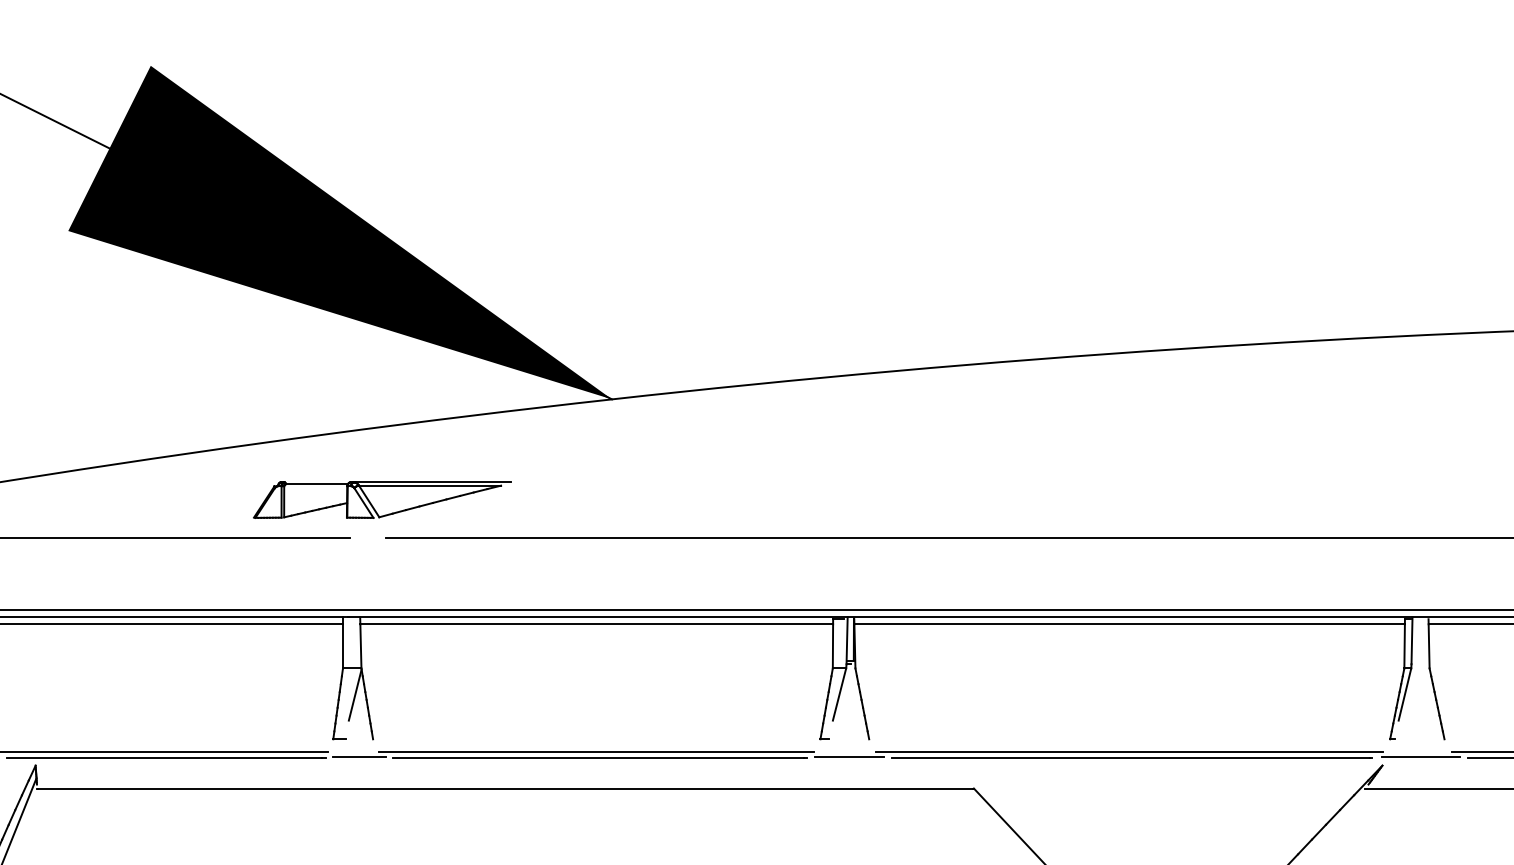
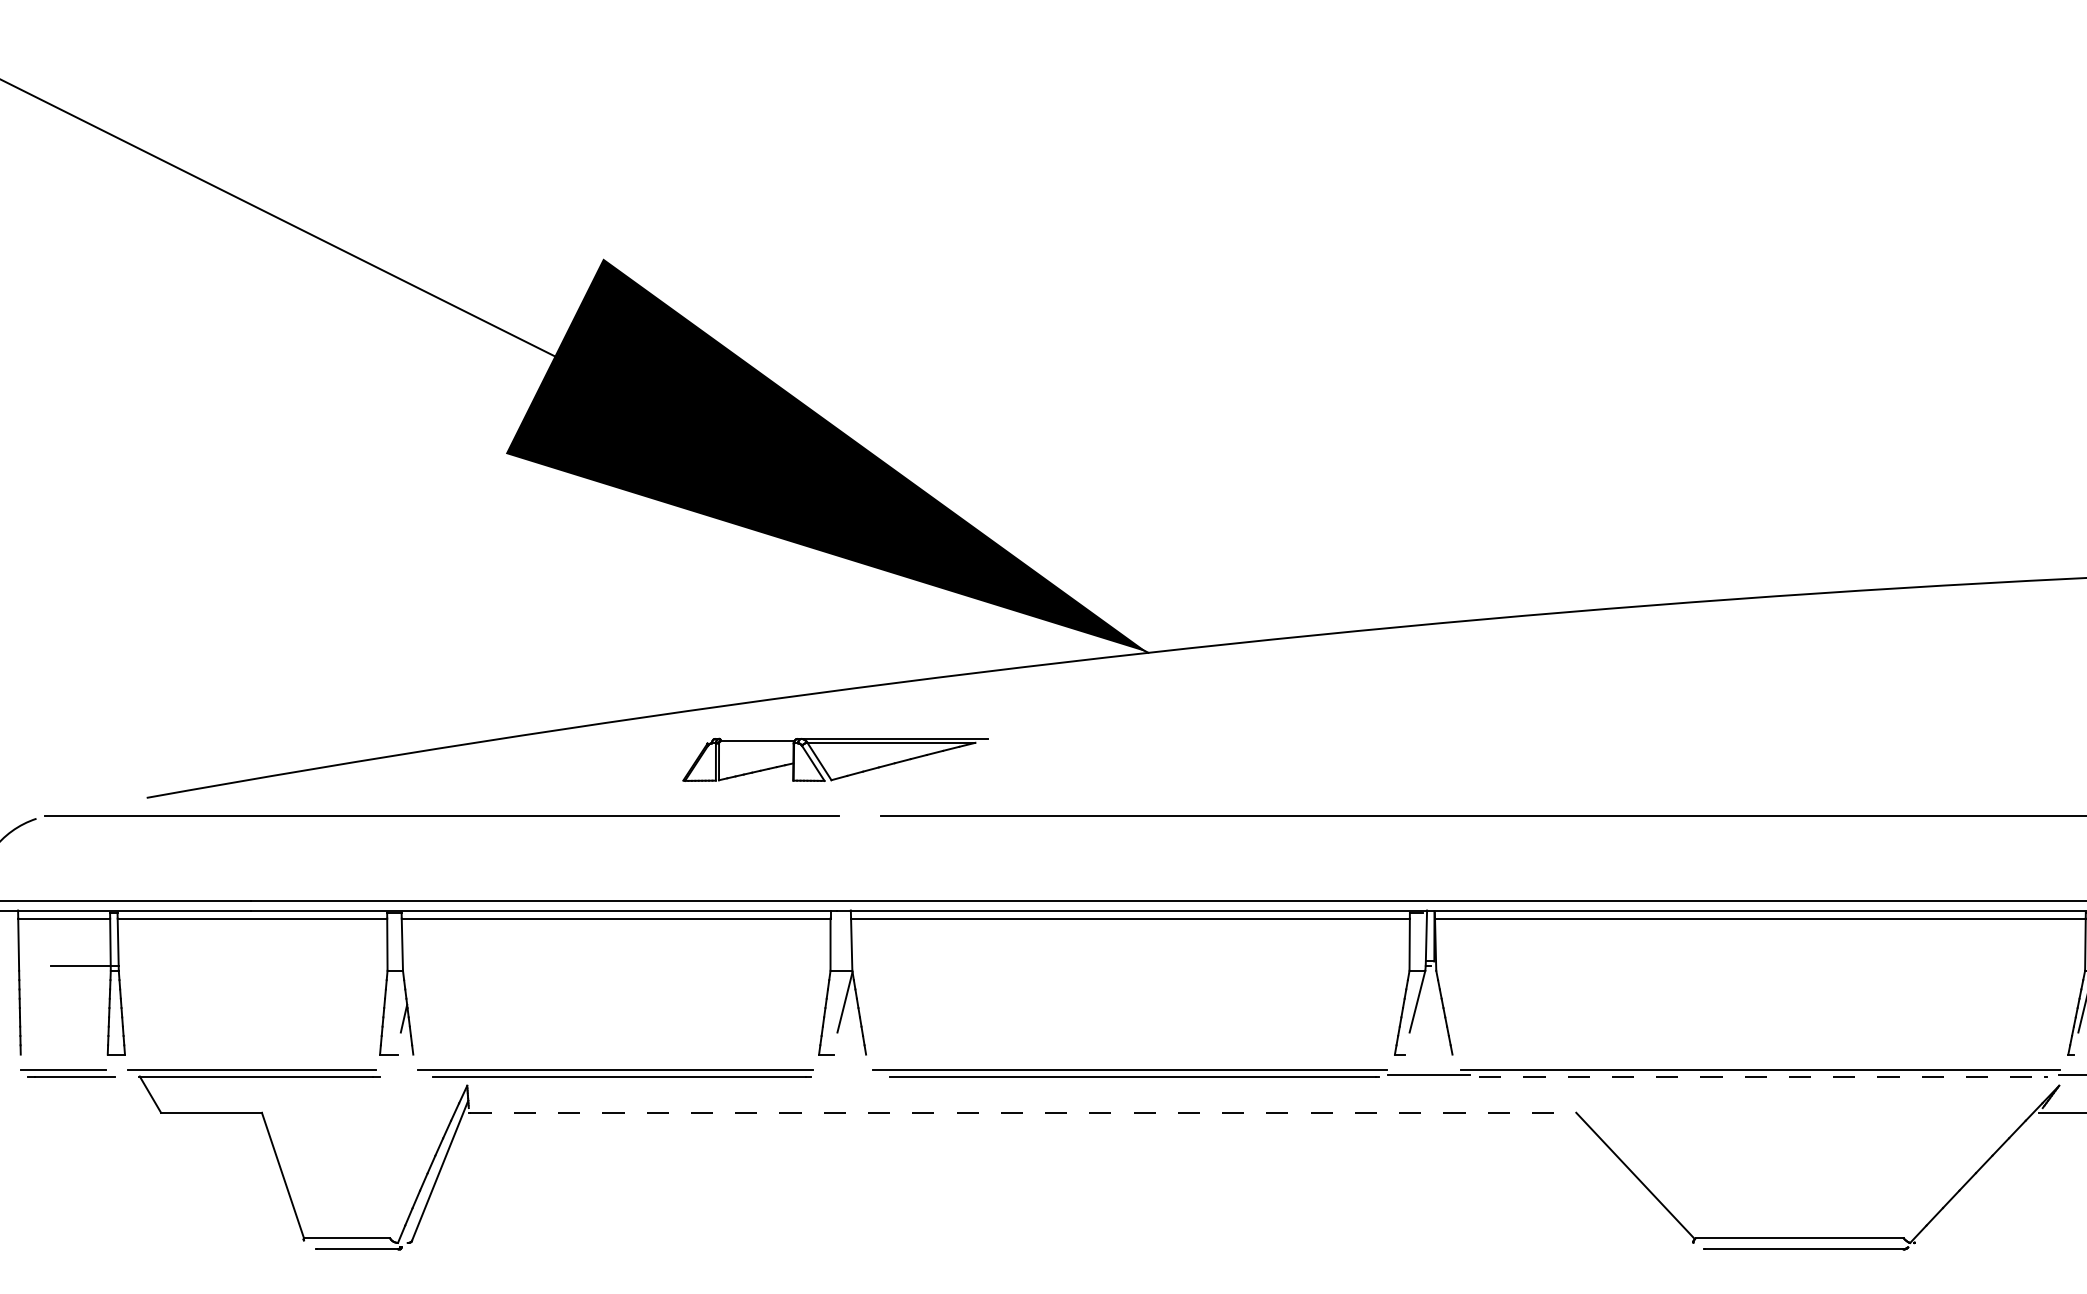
part: (382, 499) -> (835, 759), moved
line: (359, 756) -> (850, 1075), removed
line: (1130, 757) -> (1761, 1076), solid -> dashed
line: (505, 788) -> (1022, 1112), solid -> dashed

